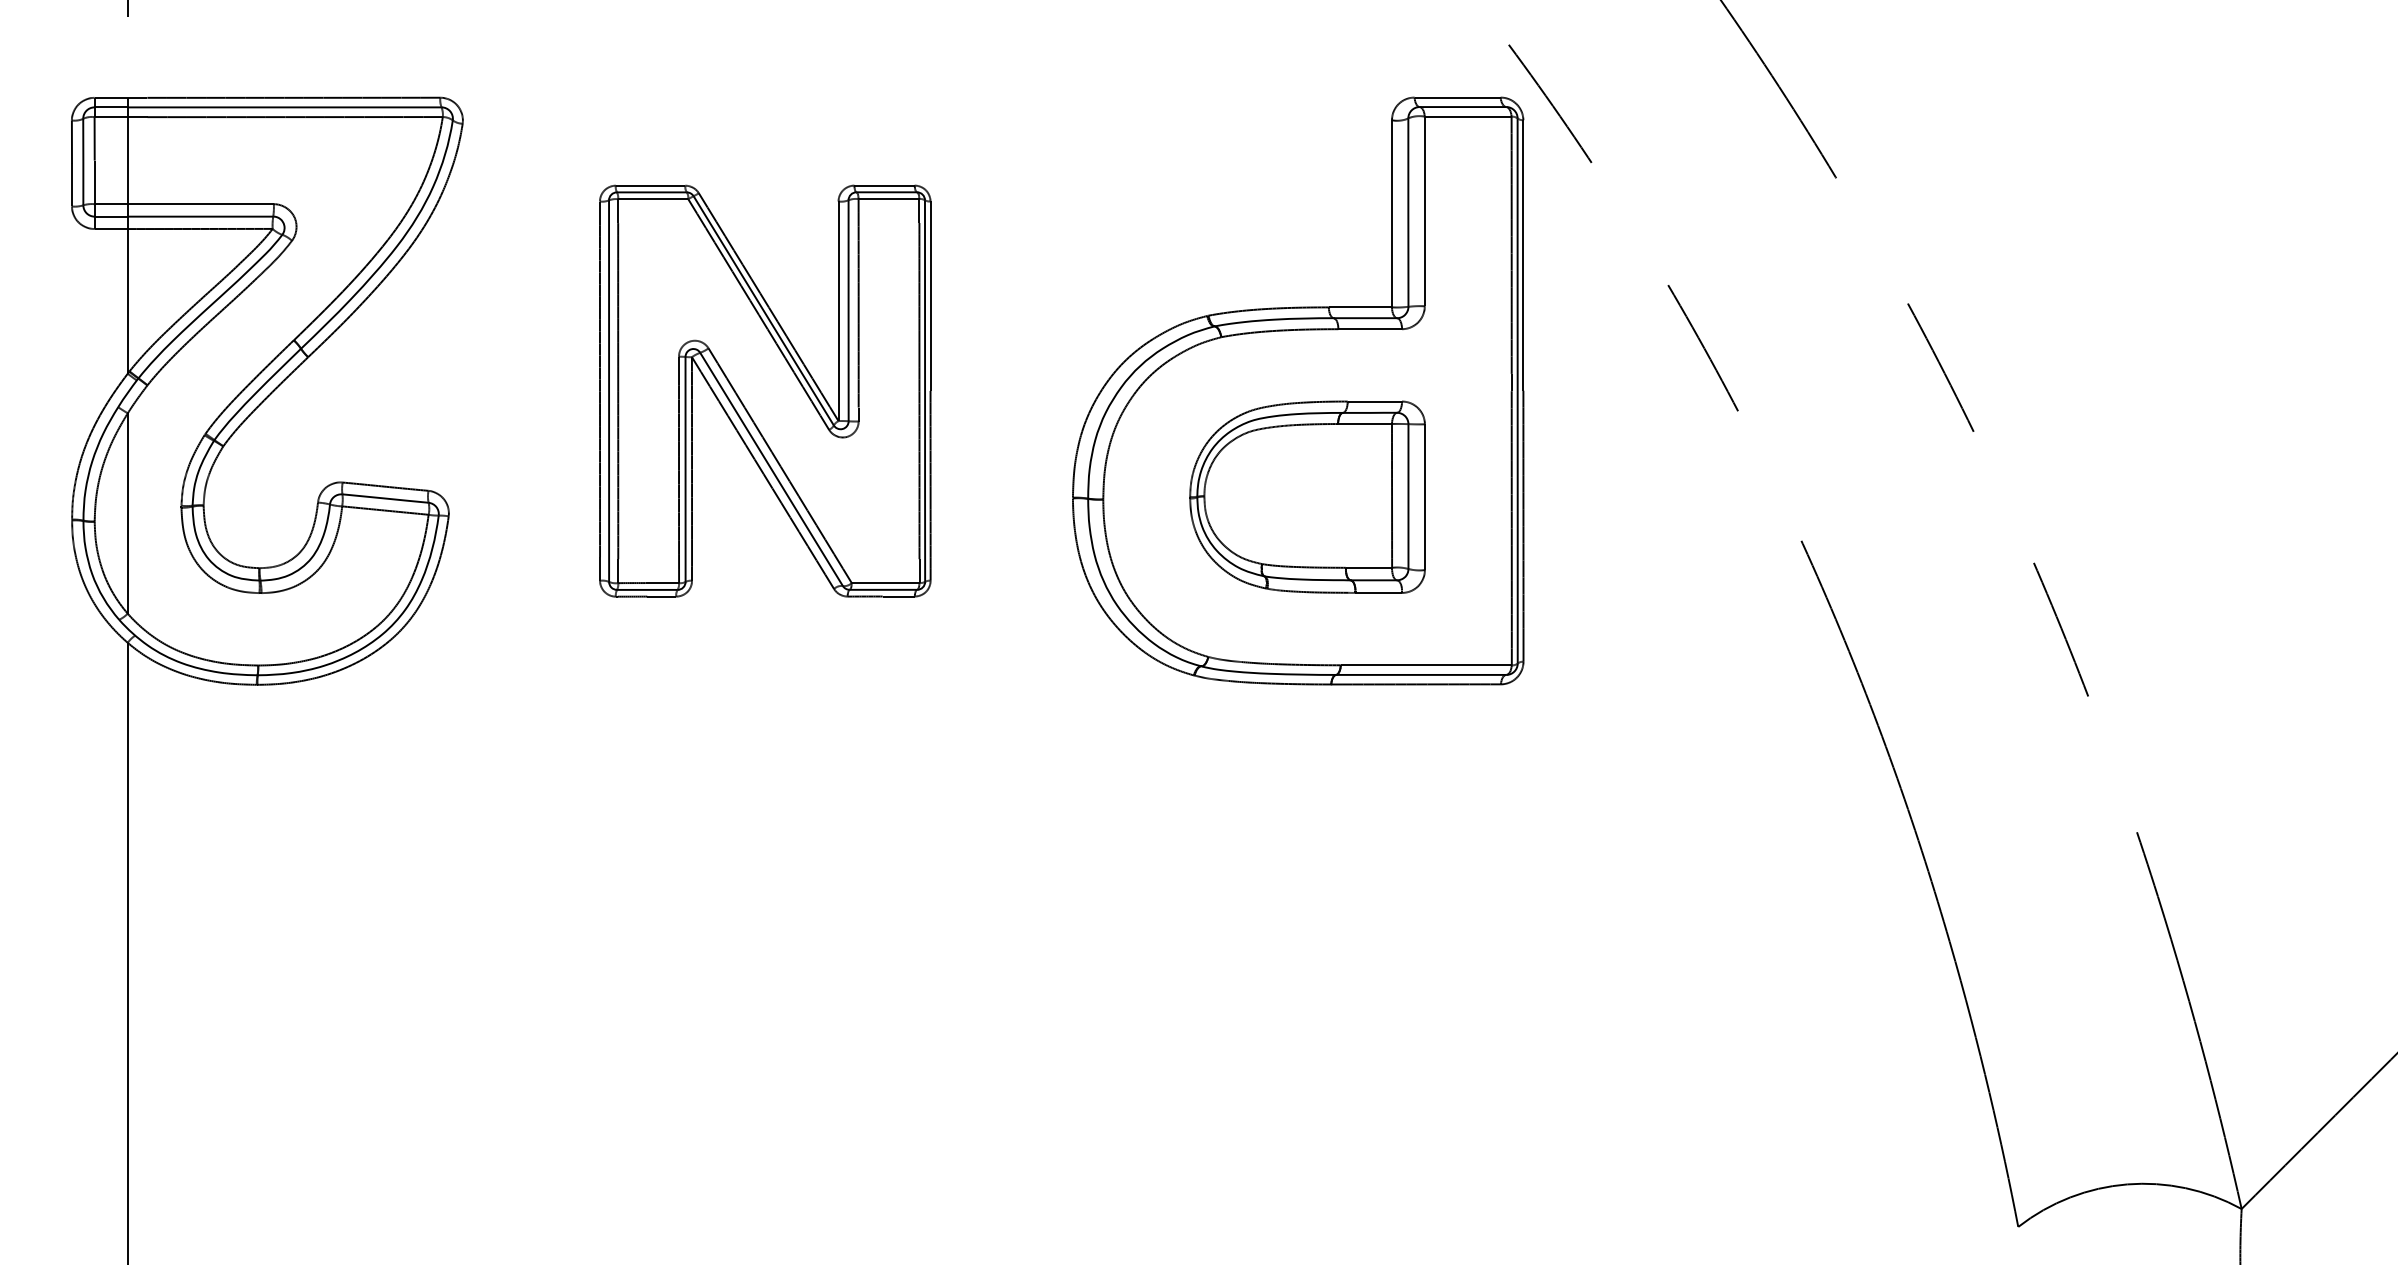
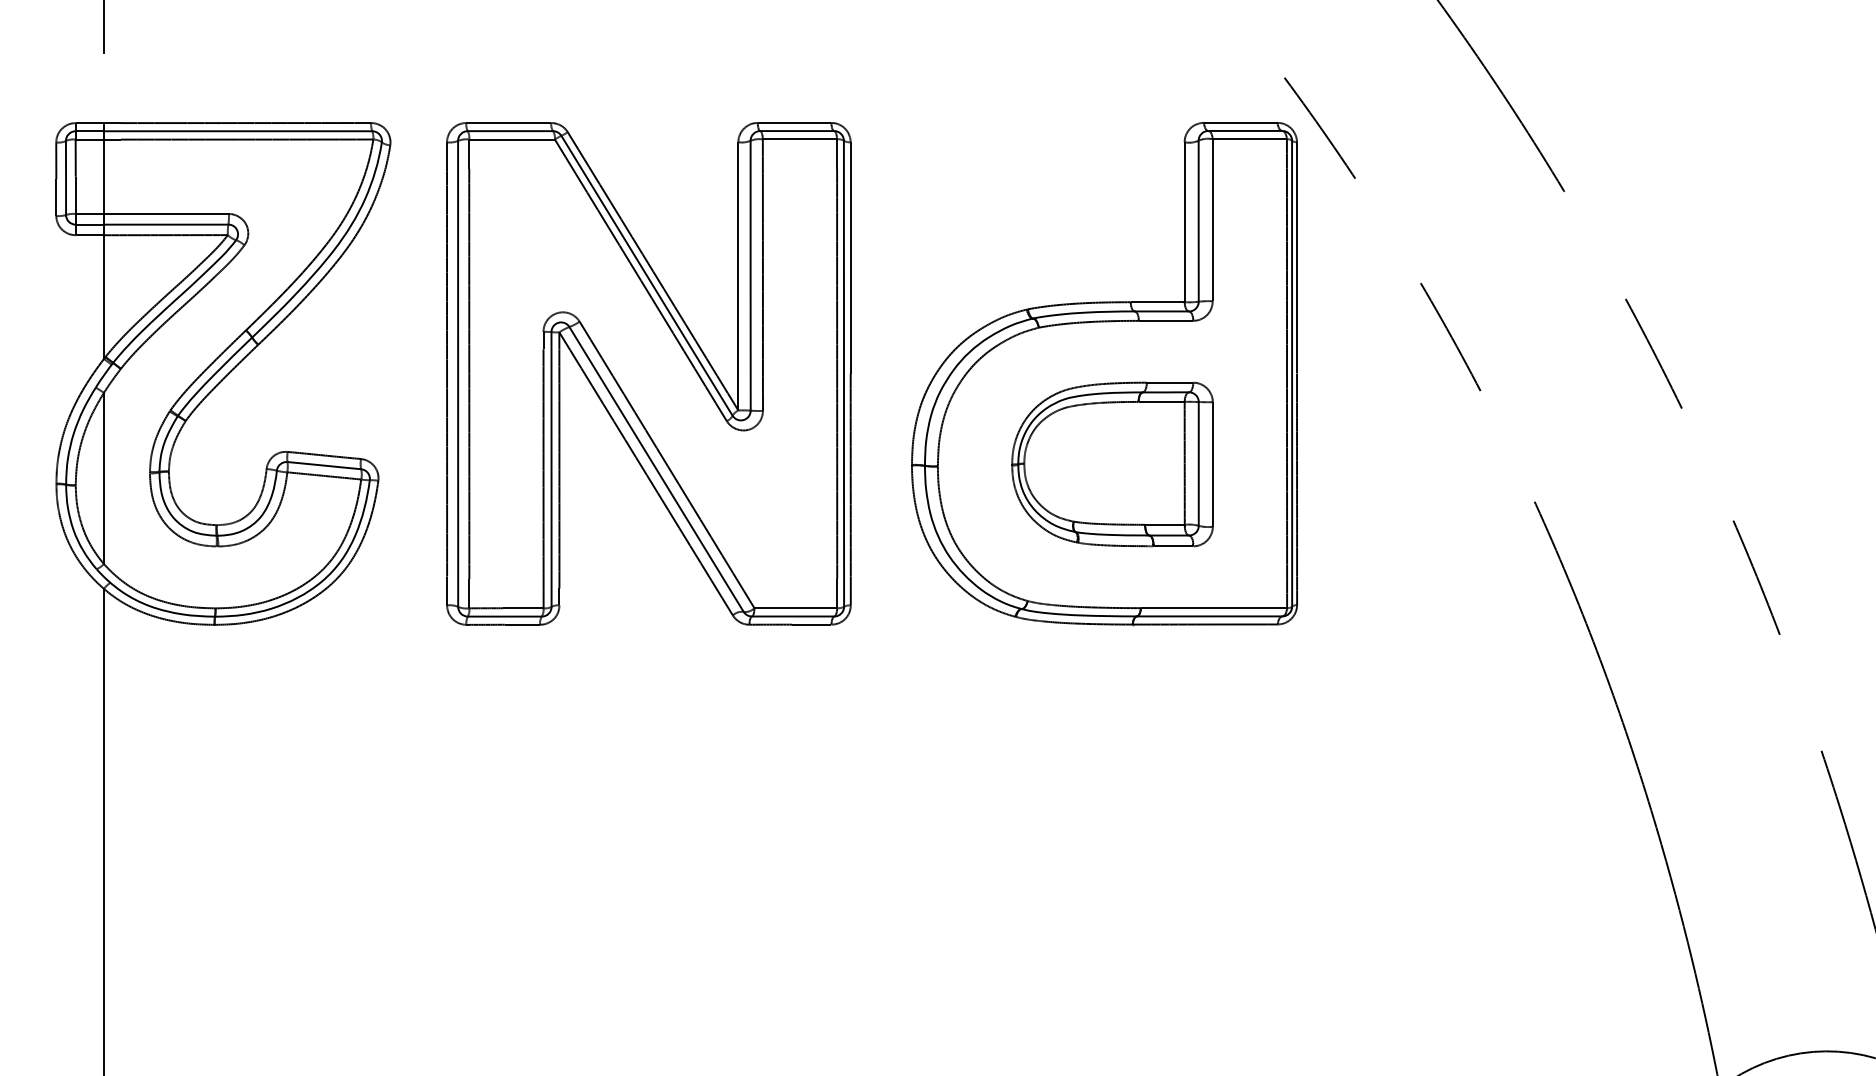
part: (765, 390) -> (649, 373), size x1.43

